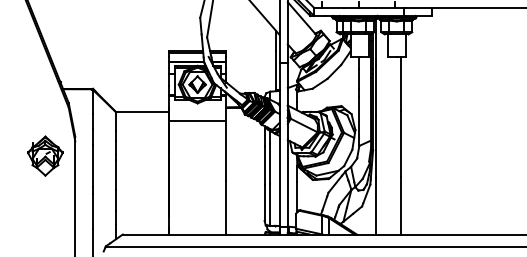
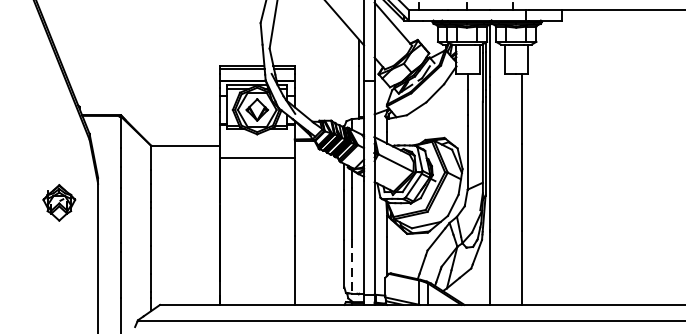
part: (45, 155) -> (59, 202), size x0.7
line: (270, 205) -> (352, 267), solid -> dashed

